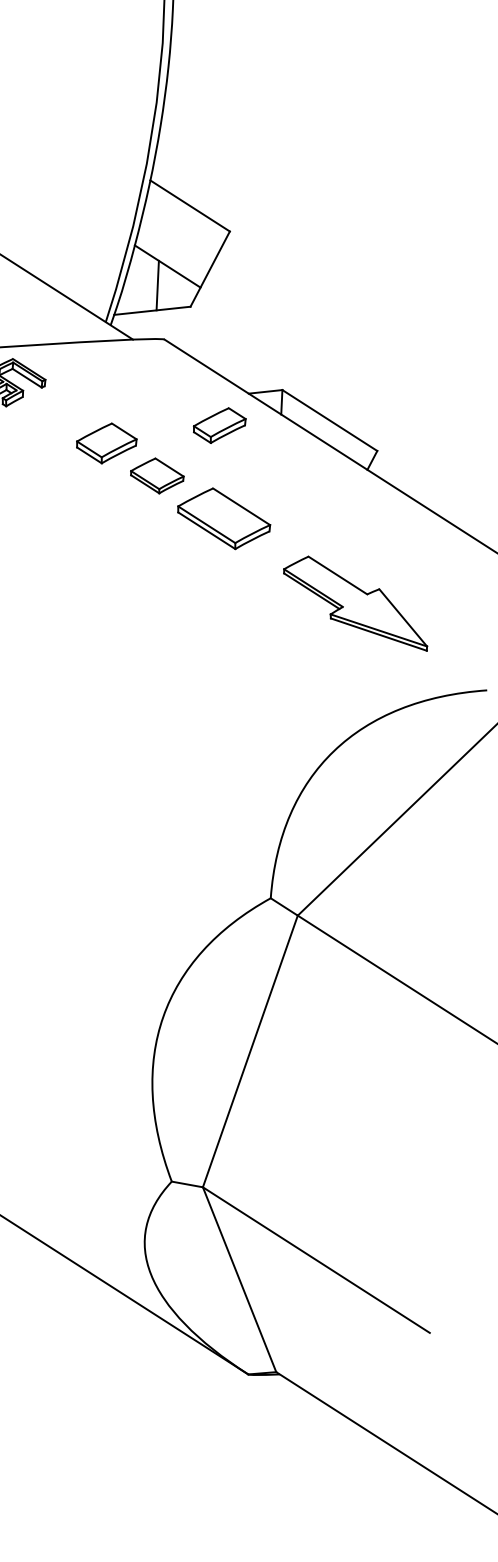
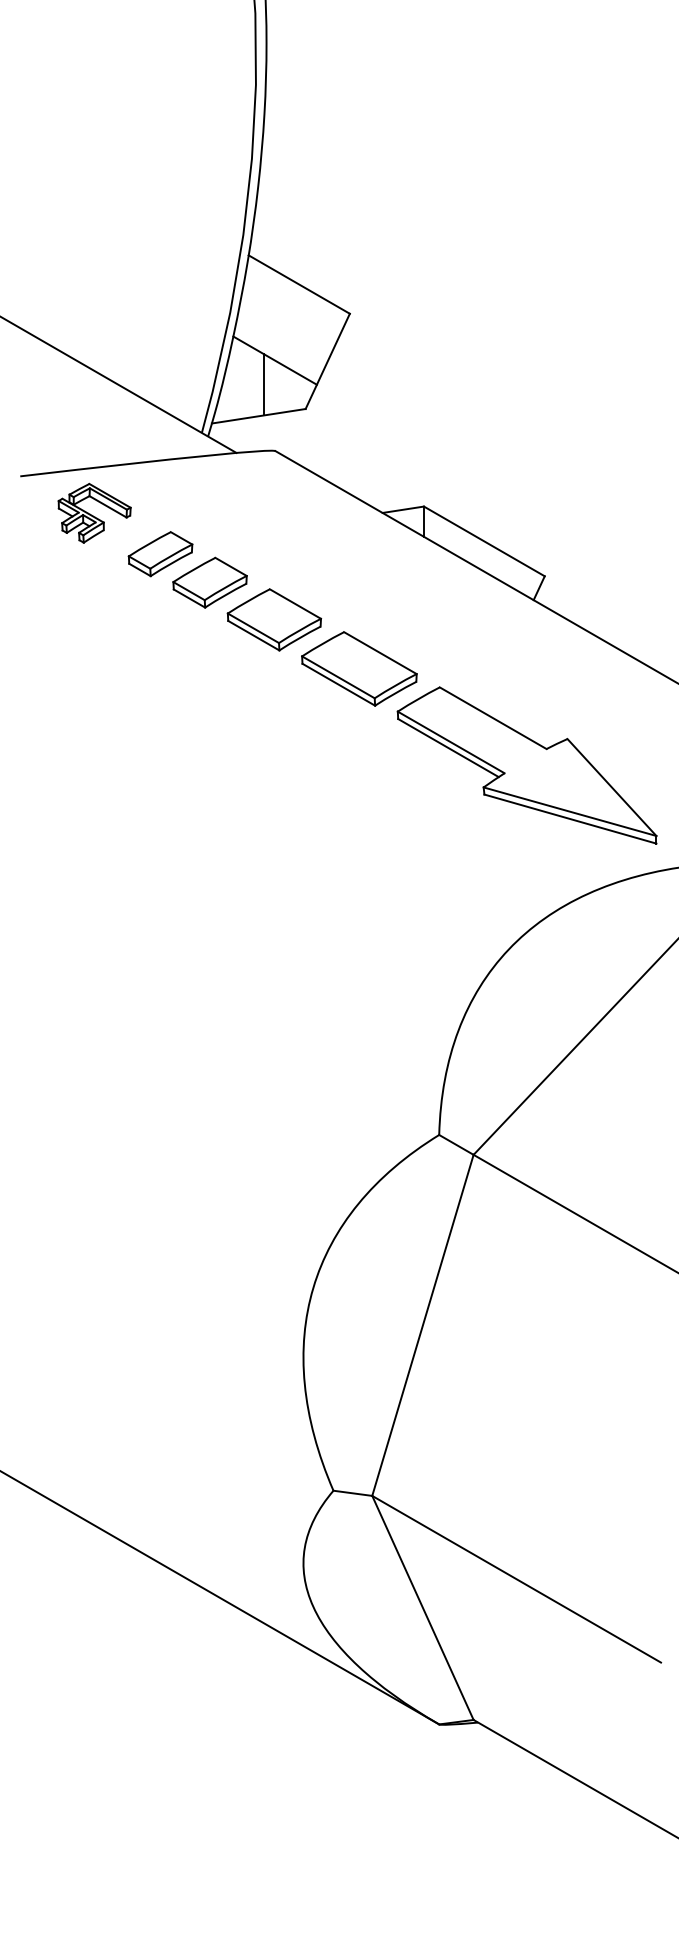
part: (219, 425) -> (160, 554), moved
part: (157, 475) -> (274, 619), size x1.43
part: (355, 603) -> (526, 765), size x1.43

